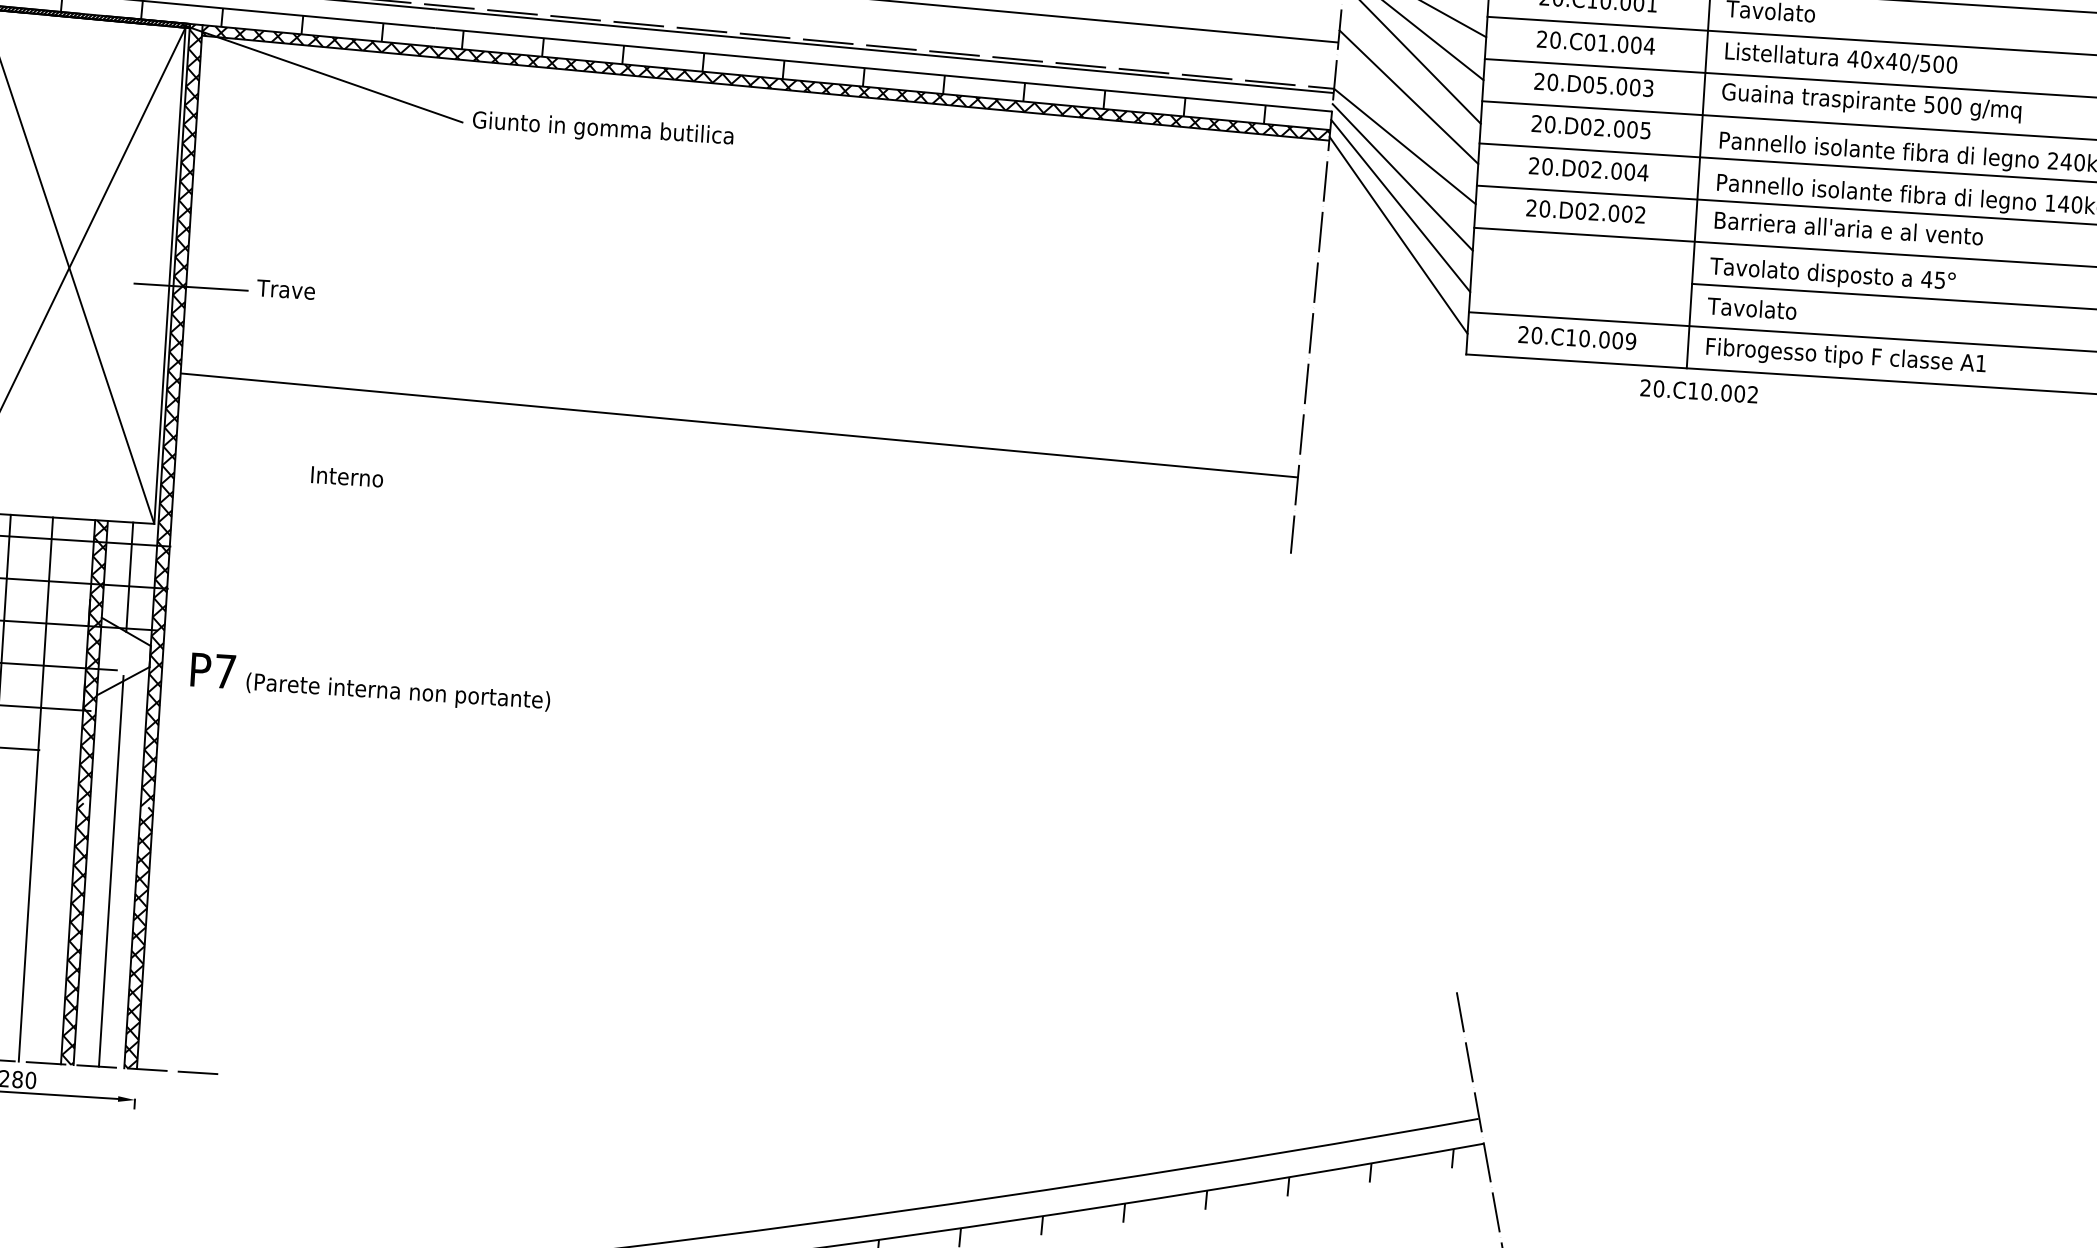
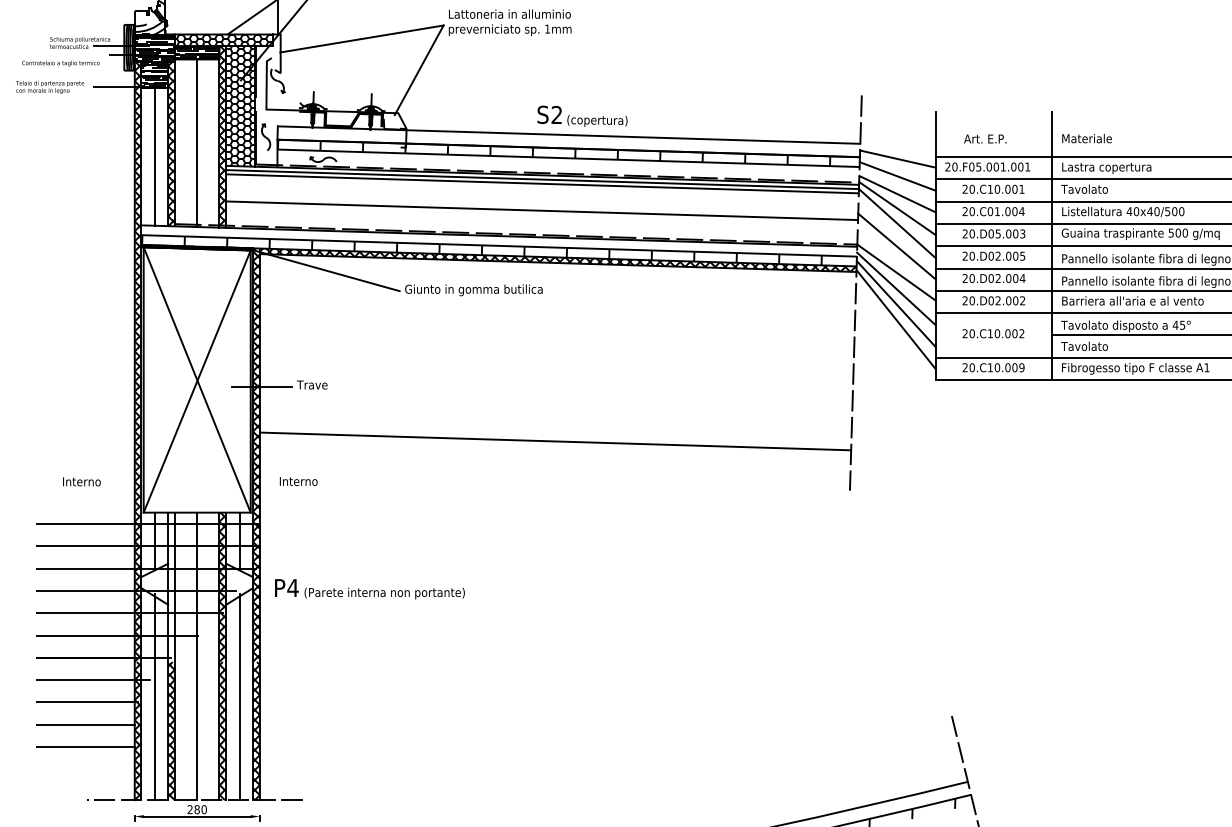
text: (1699, 390) -> (993, 333), moved
text: (346, 476) -> (298, 481), moved
text: (224, 670) -> (292, 587), P7 -> P4

